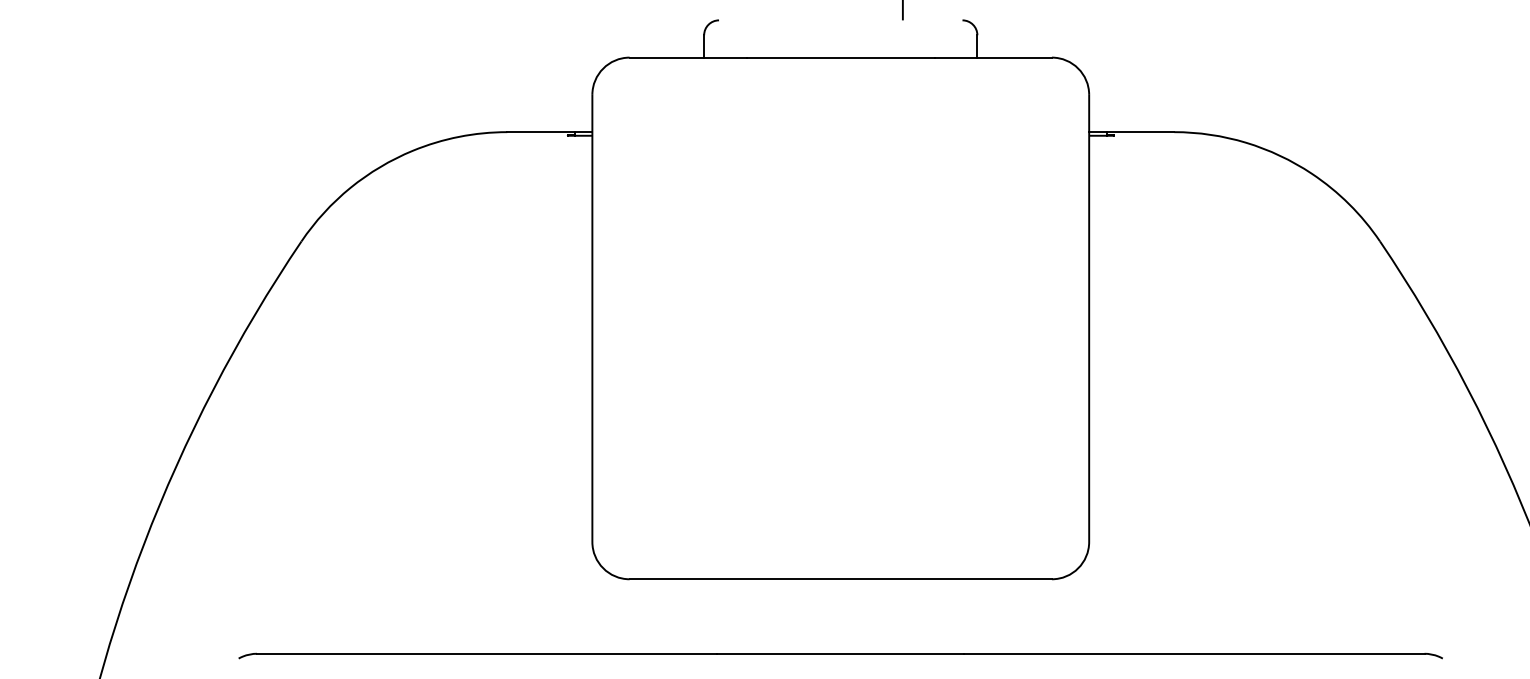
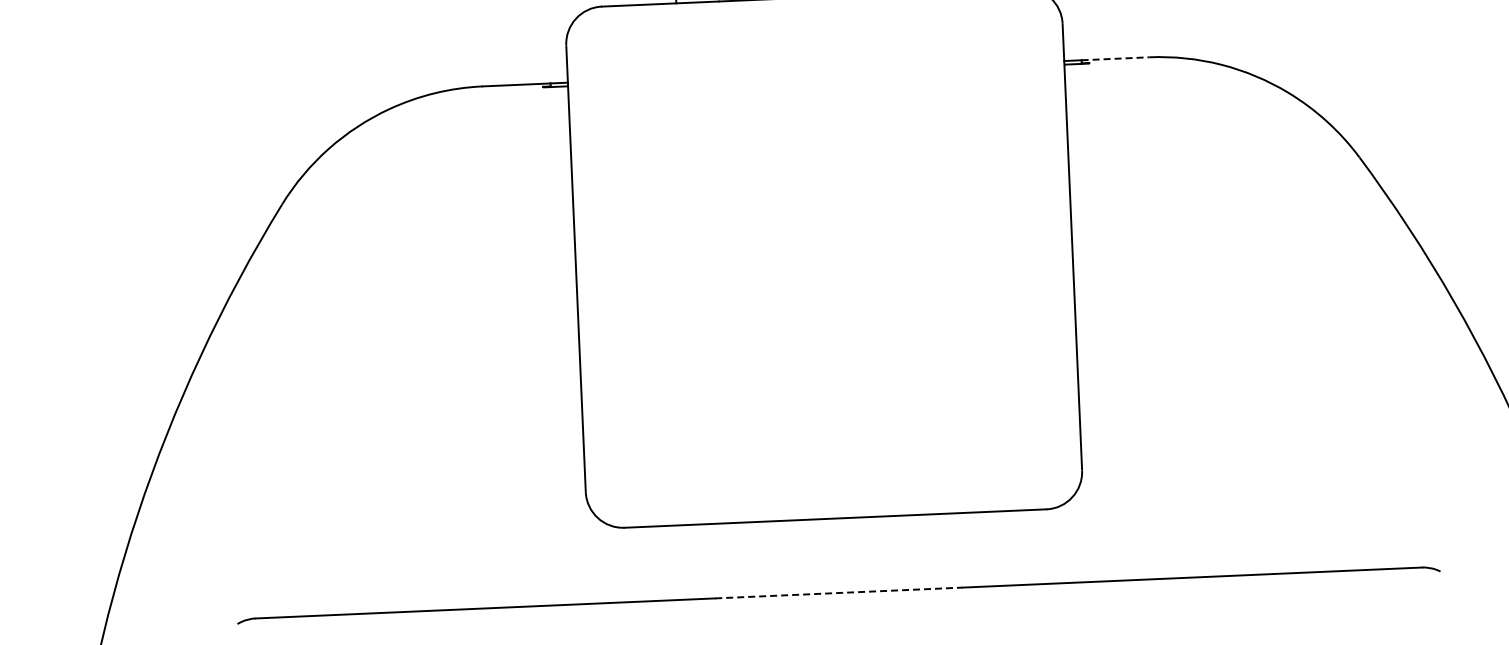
line: (1140, 132) -> (1115, 59), solid -> dashed
line: (840, 653) -> (838, 592), solid -> dashed

